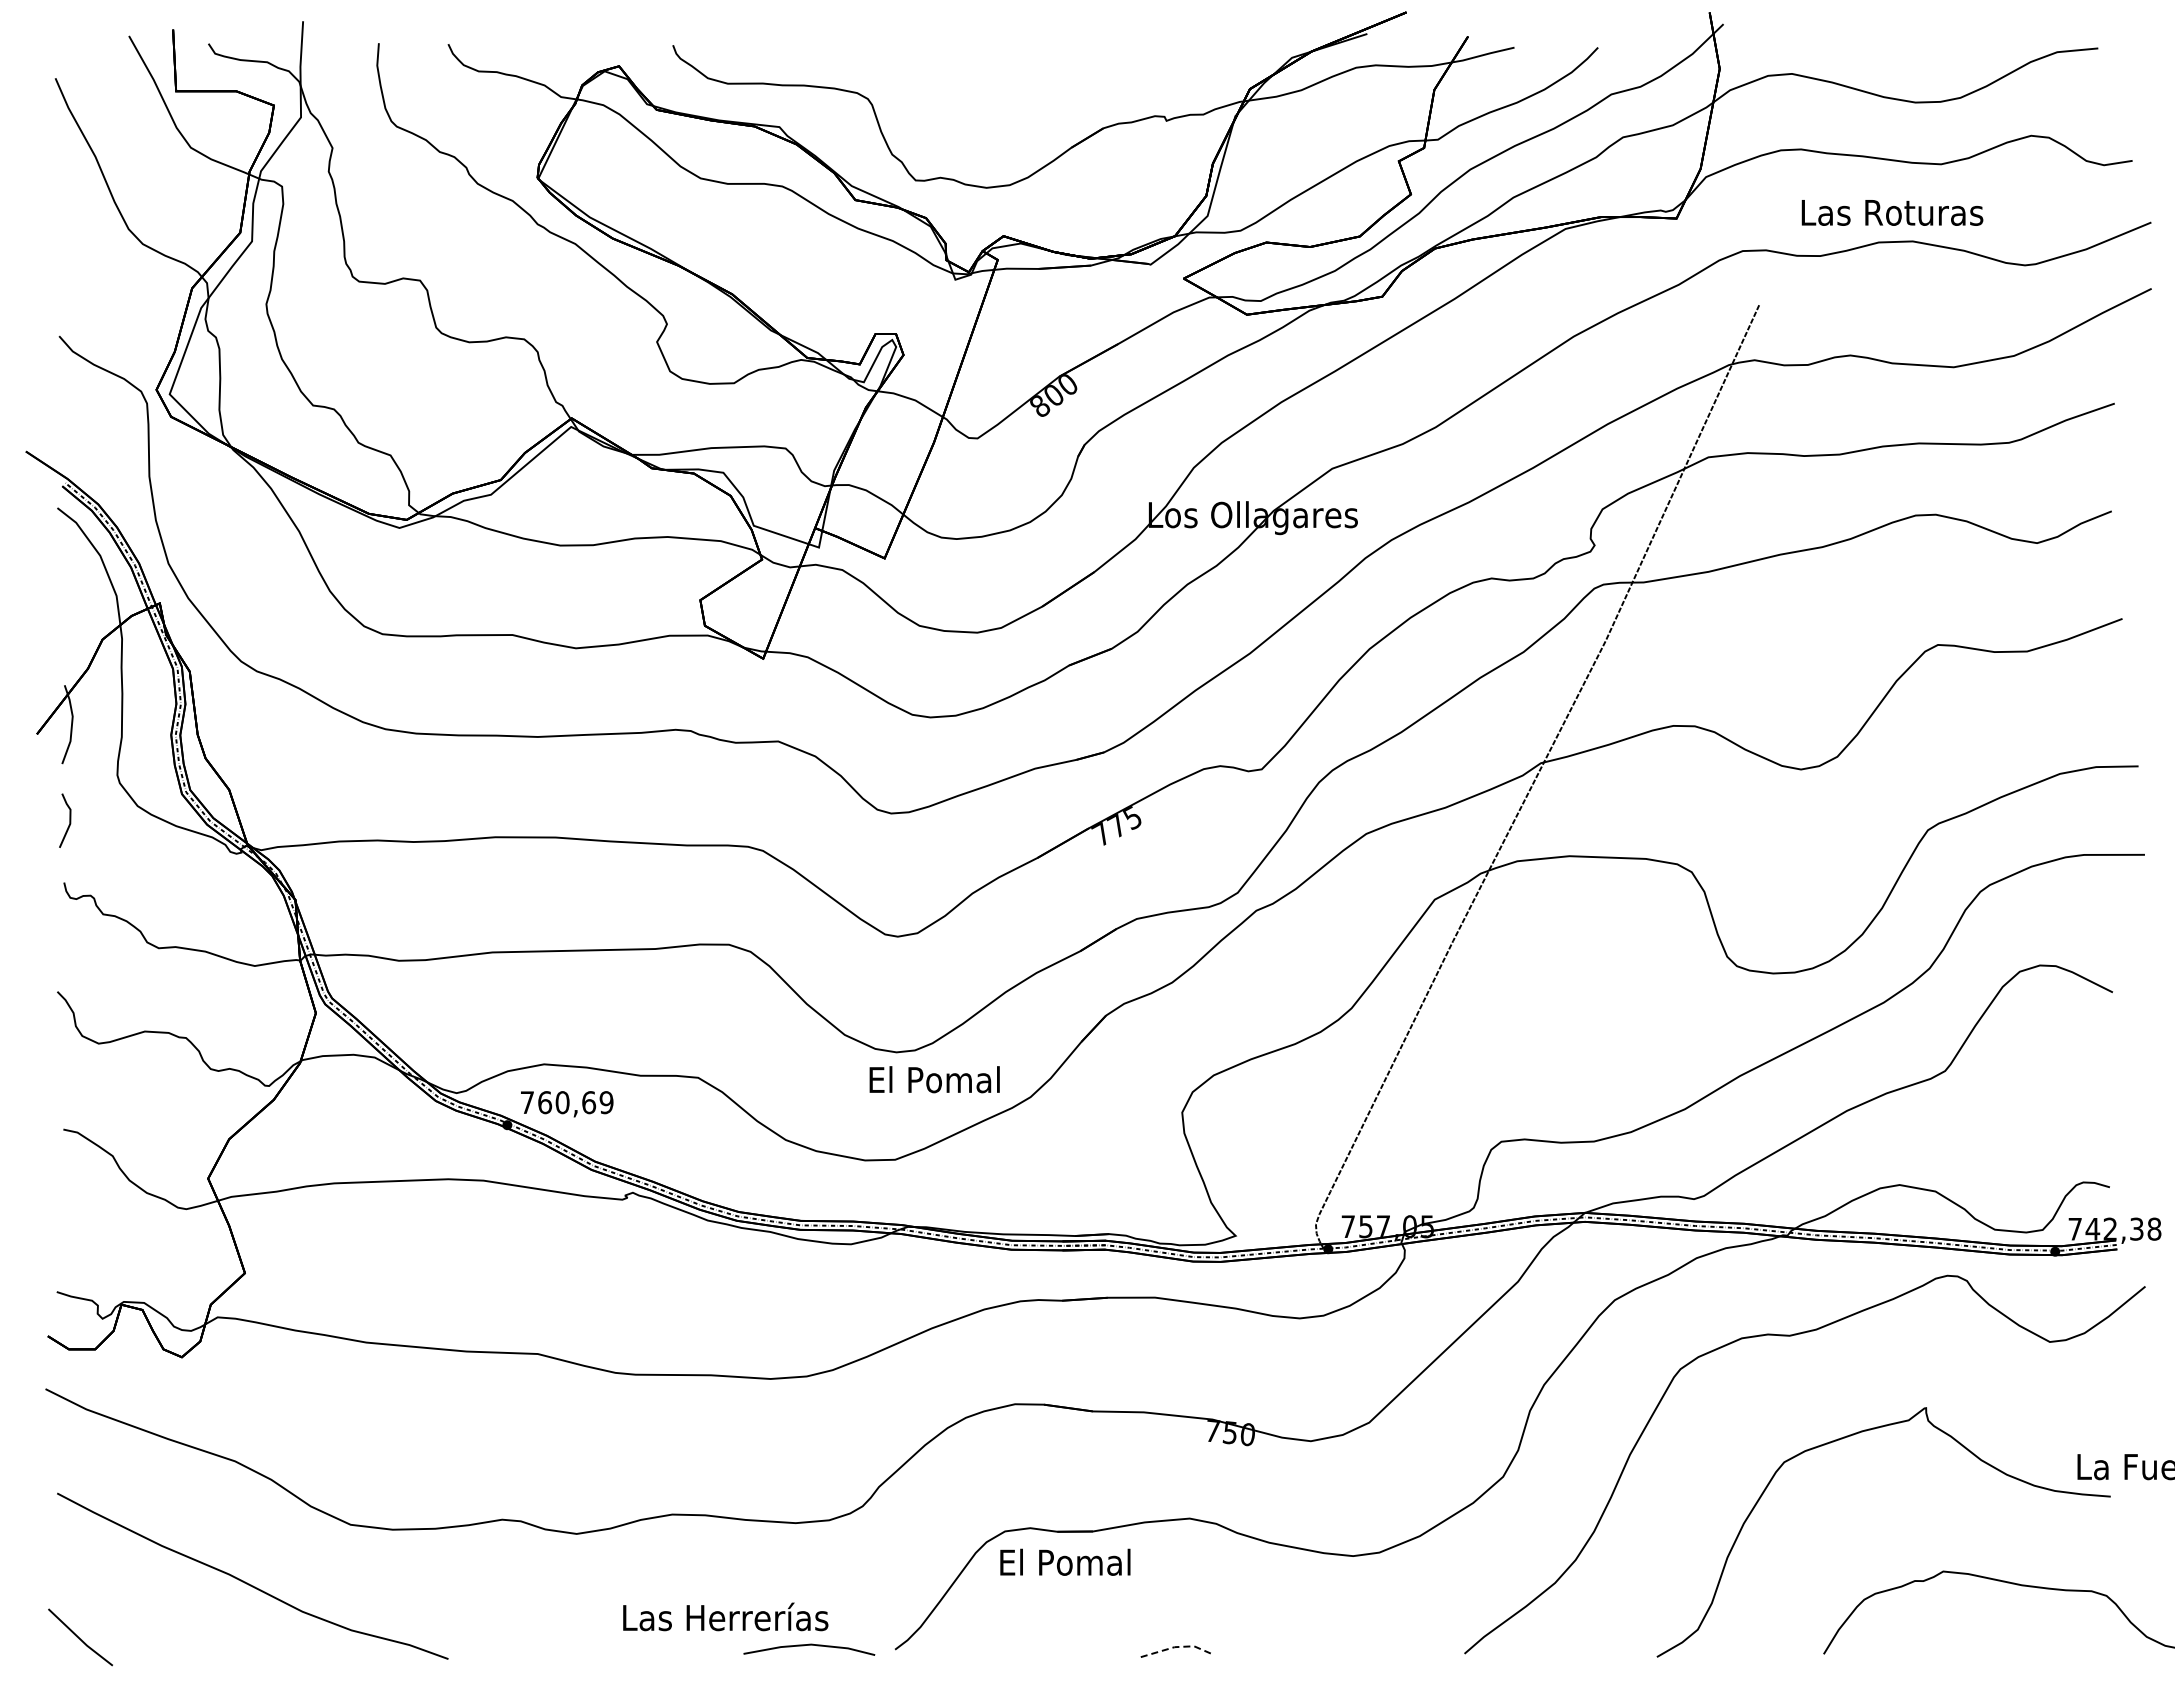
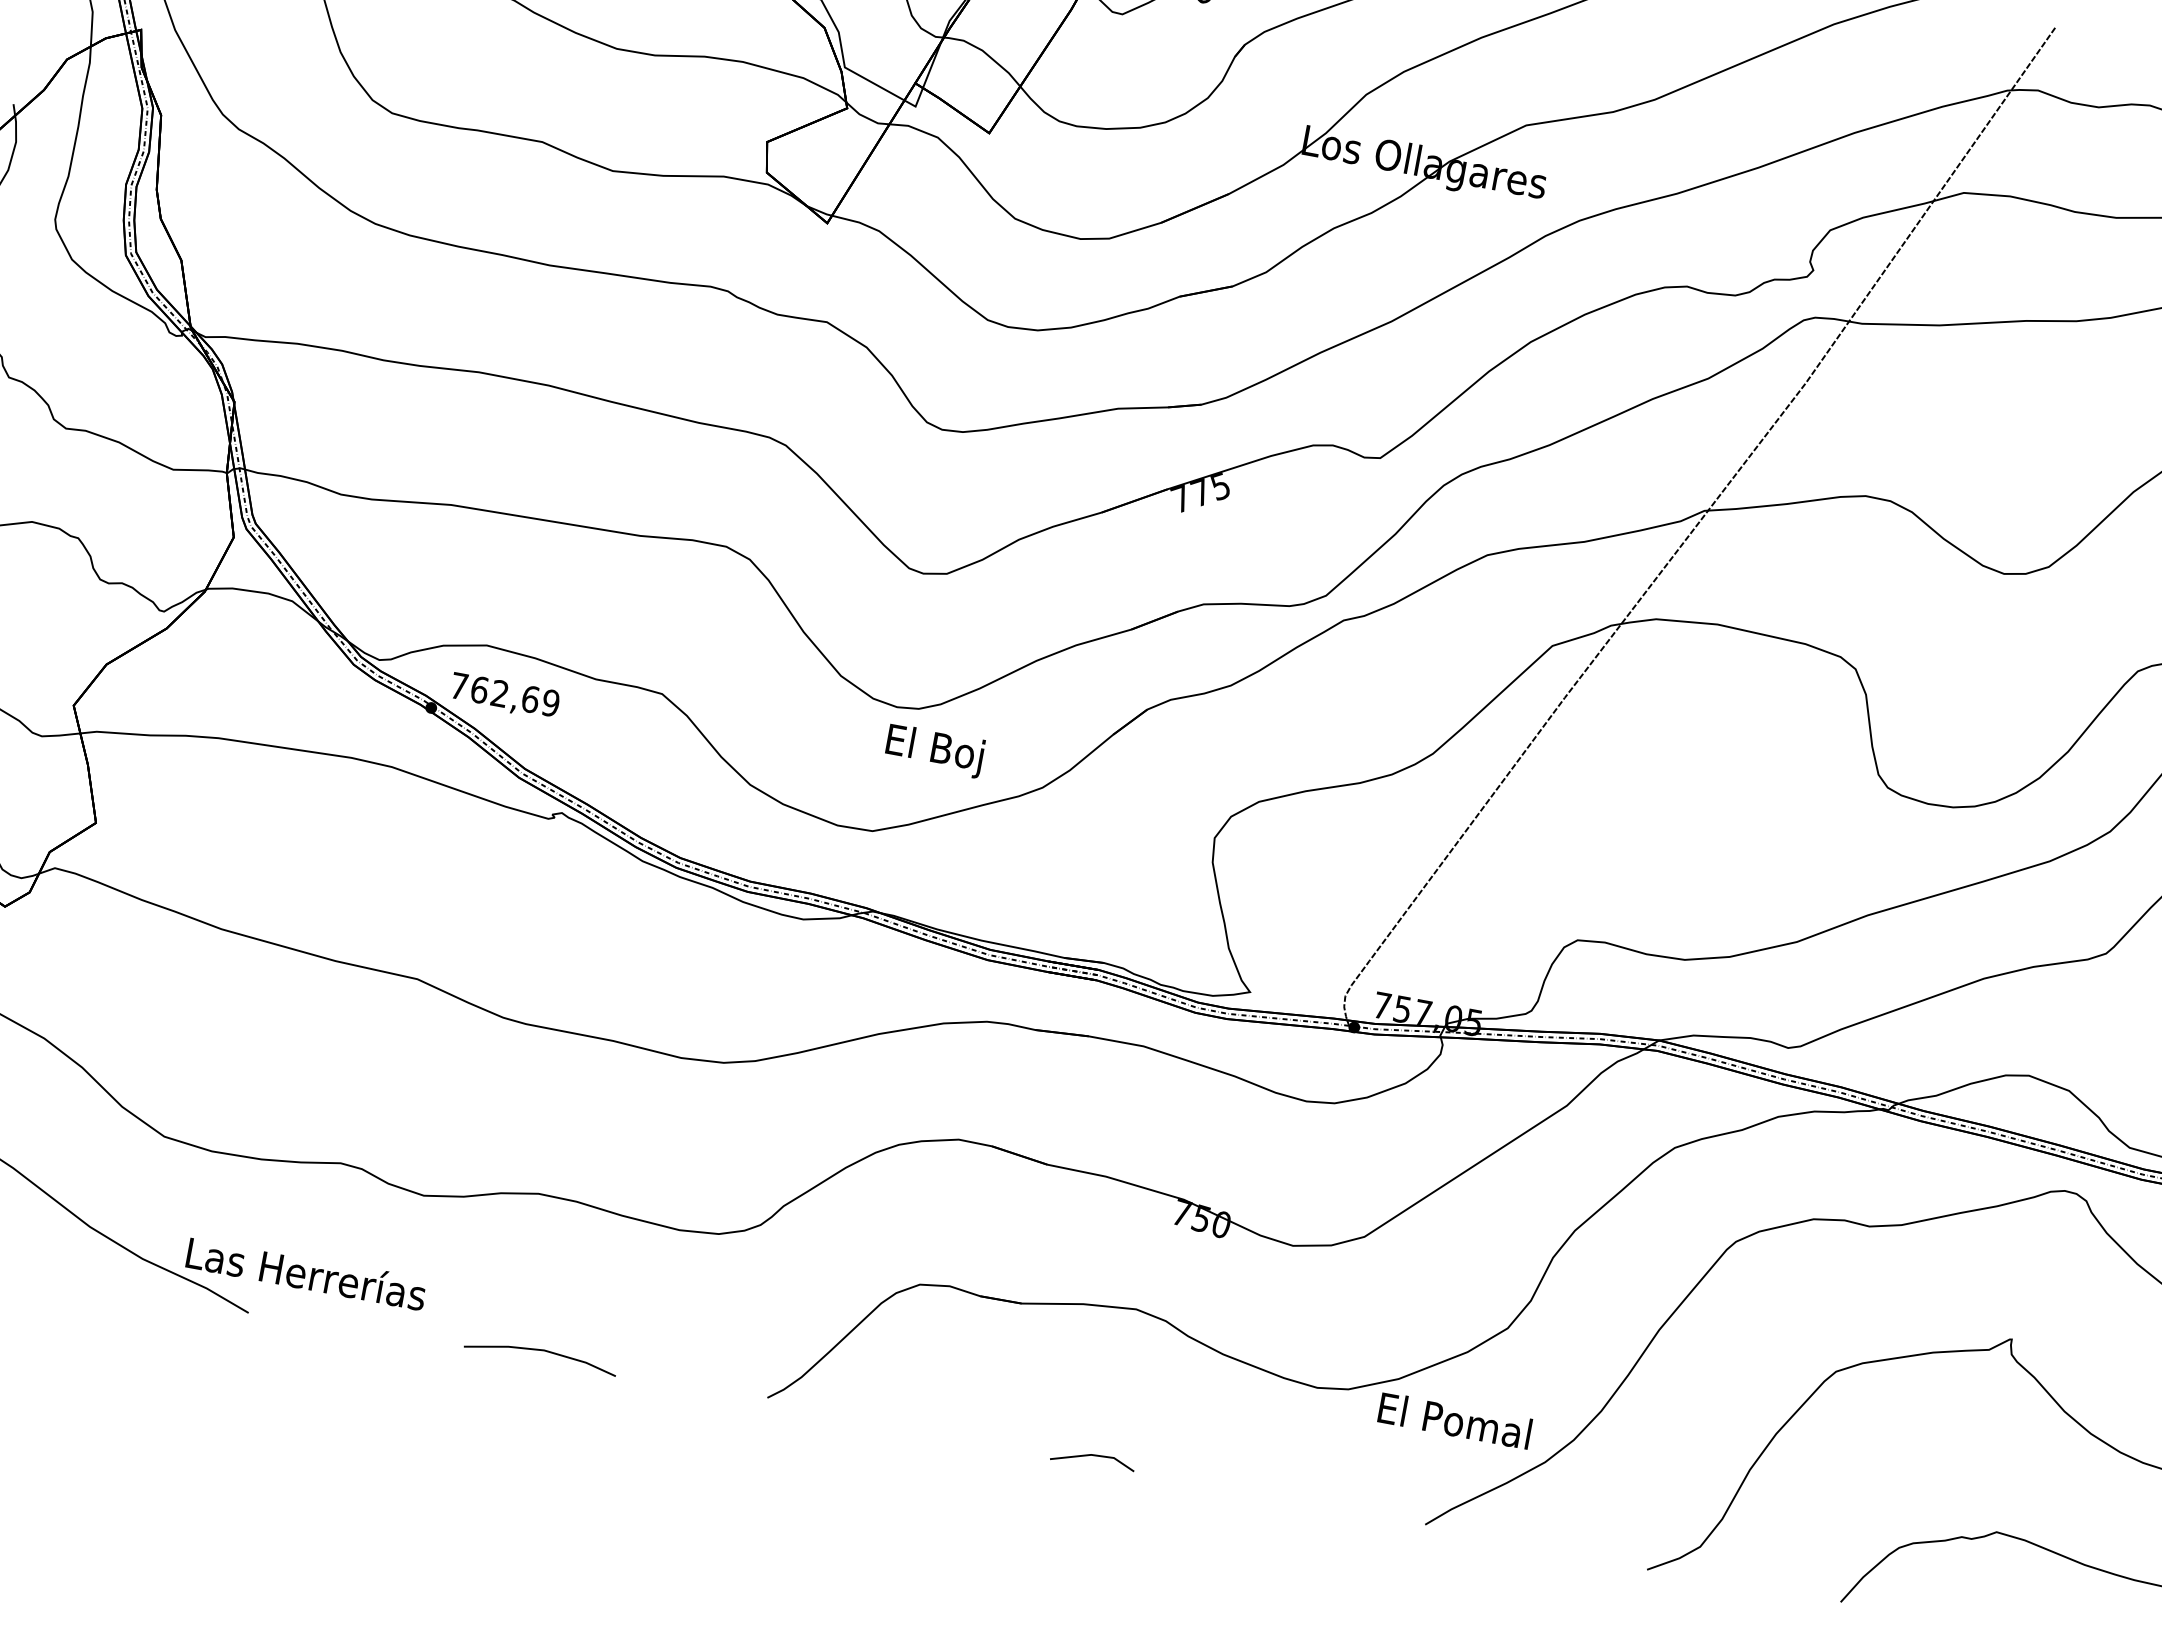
text: (934, 1083) -> (934, 751), El Pomal -> El Boj
text: (562, 1102) -> (499, 693), 760,69 -> 762,69
text: (1065, 1561) -> (1455, 1419), moved
text: (725, 1616) -> (306, 1272), moved
line: (809, 1645) -> (541, 1351), moved
line: (1177, 1647) -> (1094, 1455), dashed -> solid

